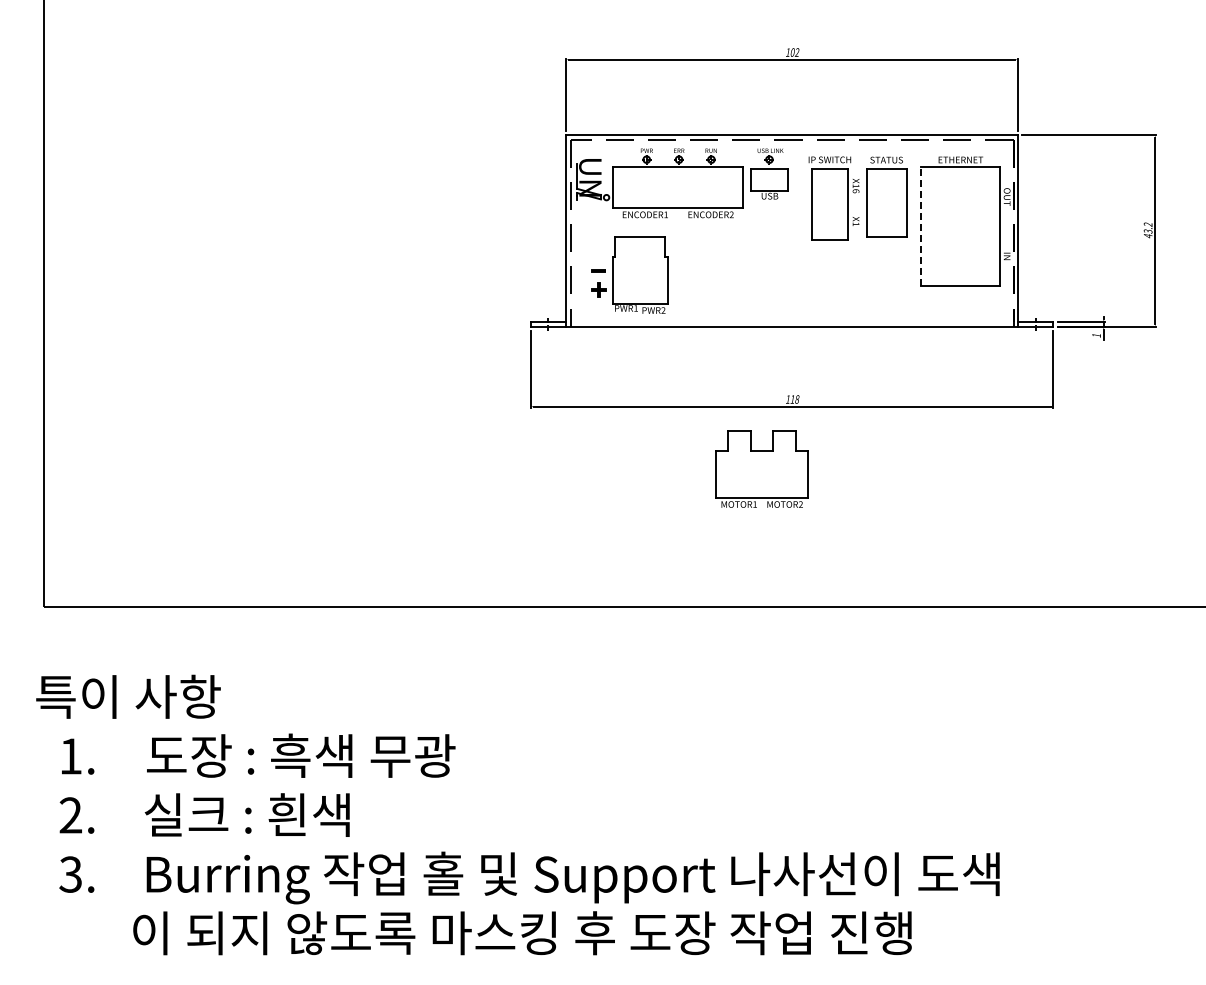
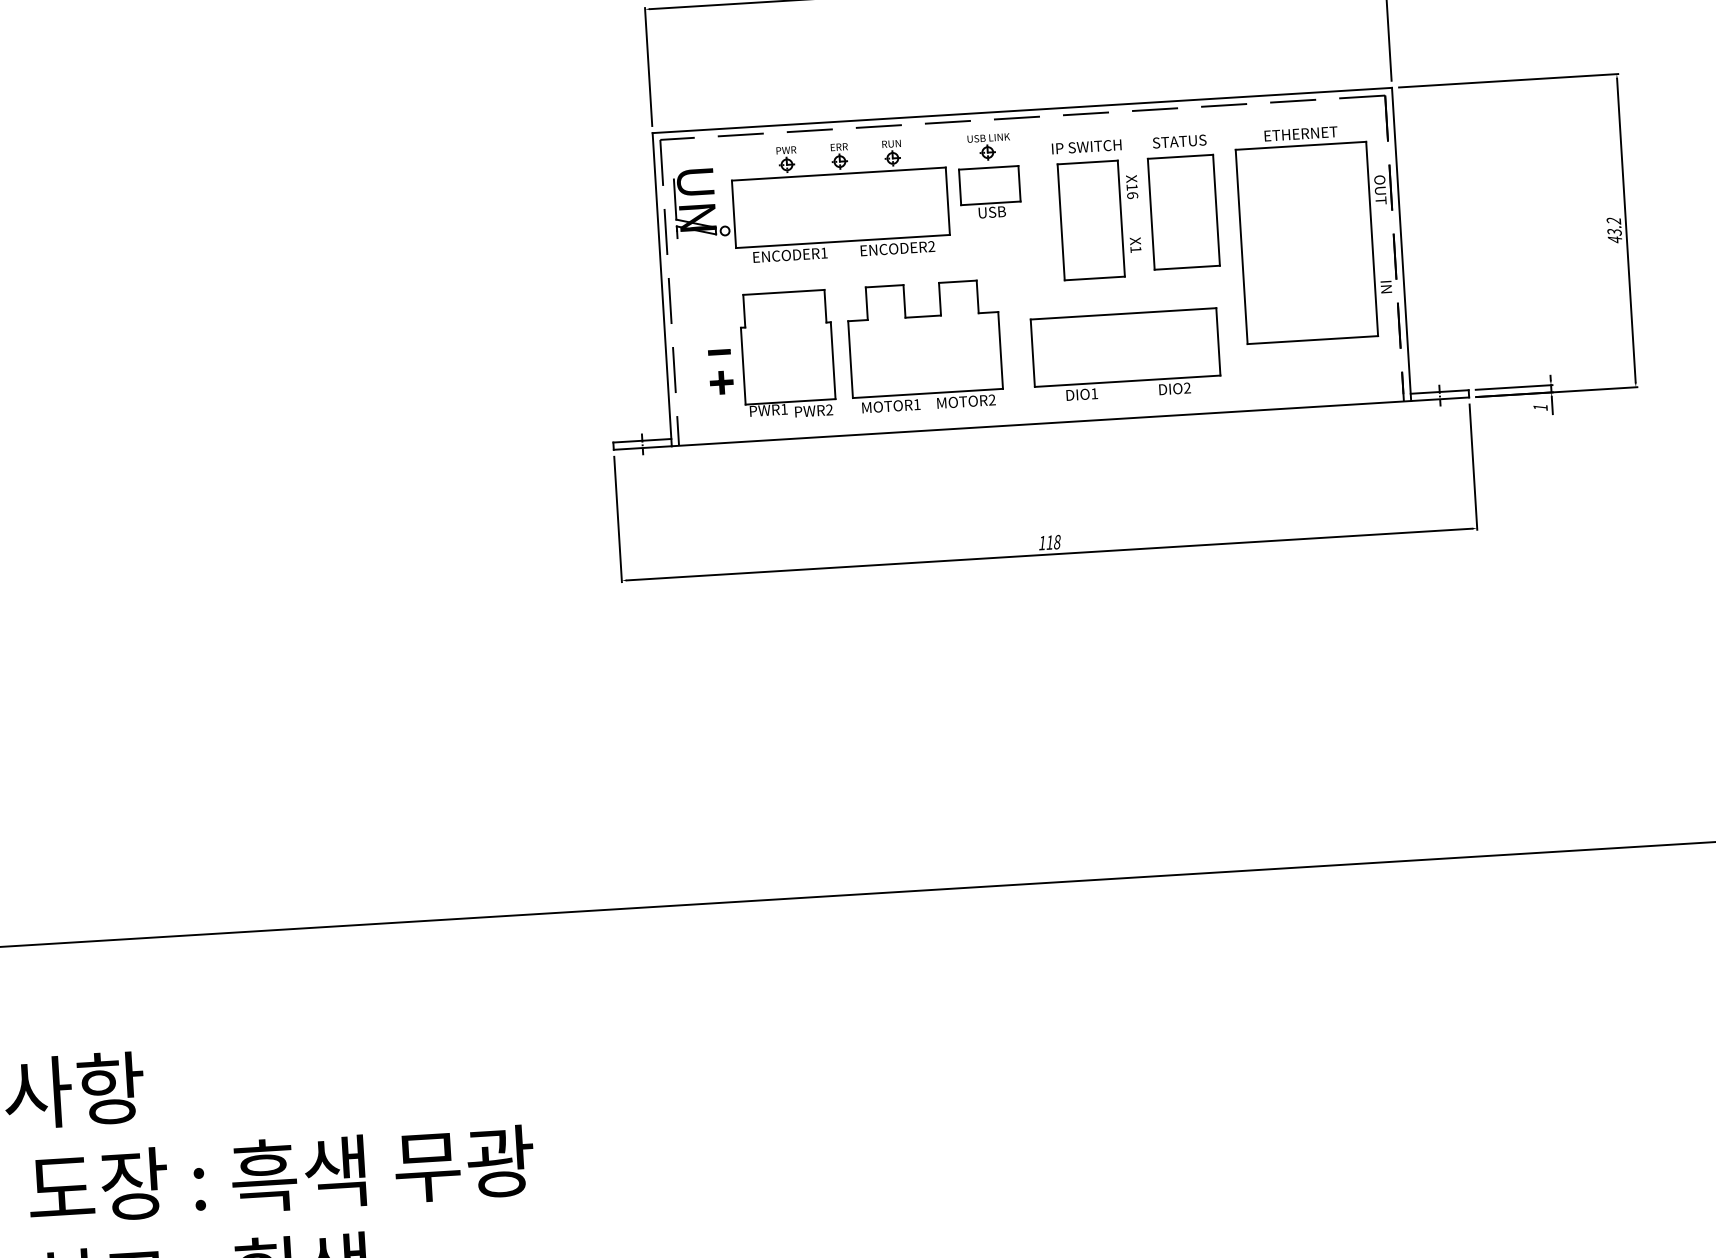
line: (920, 226) -> (1241, 246), dashed -> solid
part: (845, 287) -> (1125, 354), added
part: (761, 468) -> (924, 345), moved

